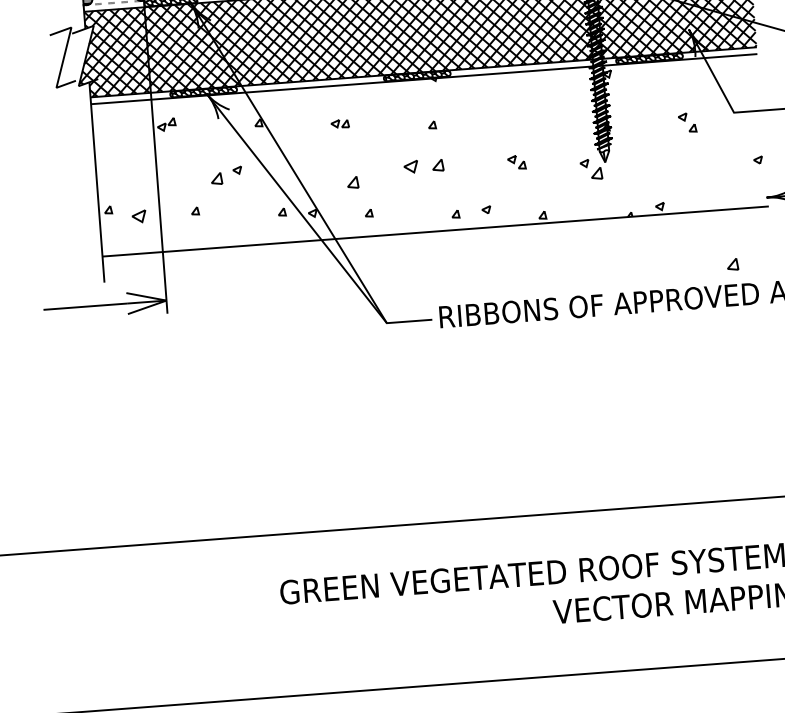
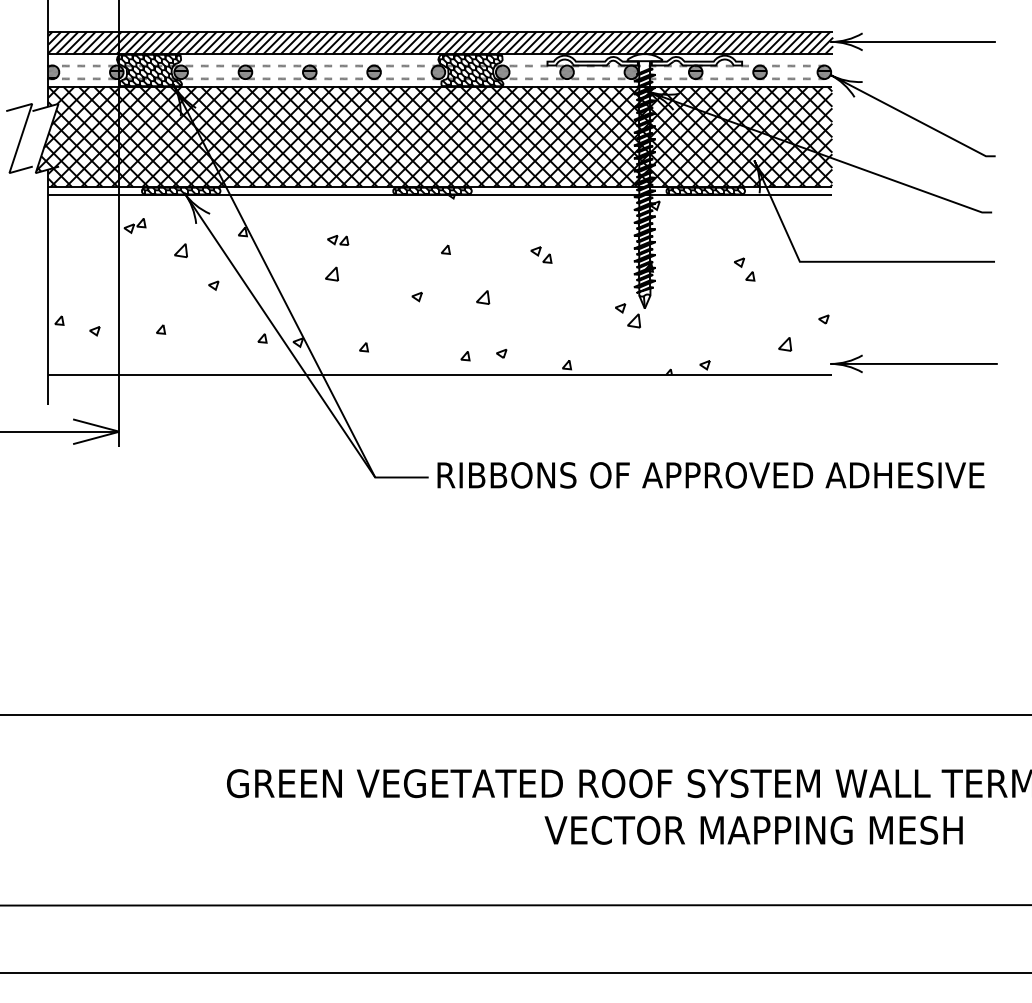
part: (516, 162) -> (541, 254), moved
part: (438, 165) -> (483, 297), moved
part: (410, 166) -> (416, 296), size x0.62
part: (216, 178) -> (180, 250), moved
part: (352, 182) -> (331, 273), moved
part: (138, 217) -> (94, 331), size x0.62
part: (733, 264) -> (785, 344), moved

